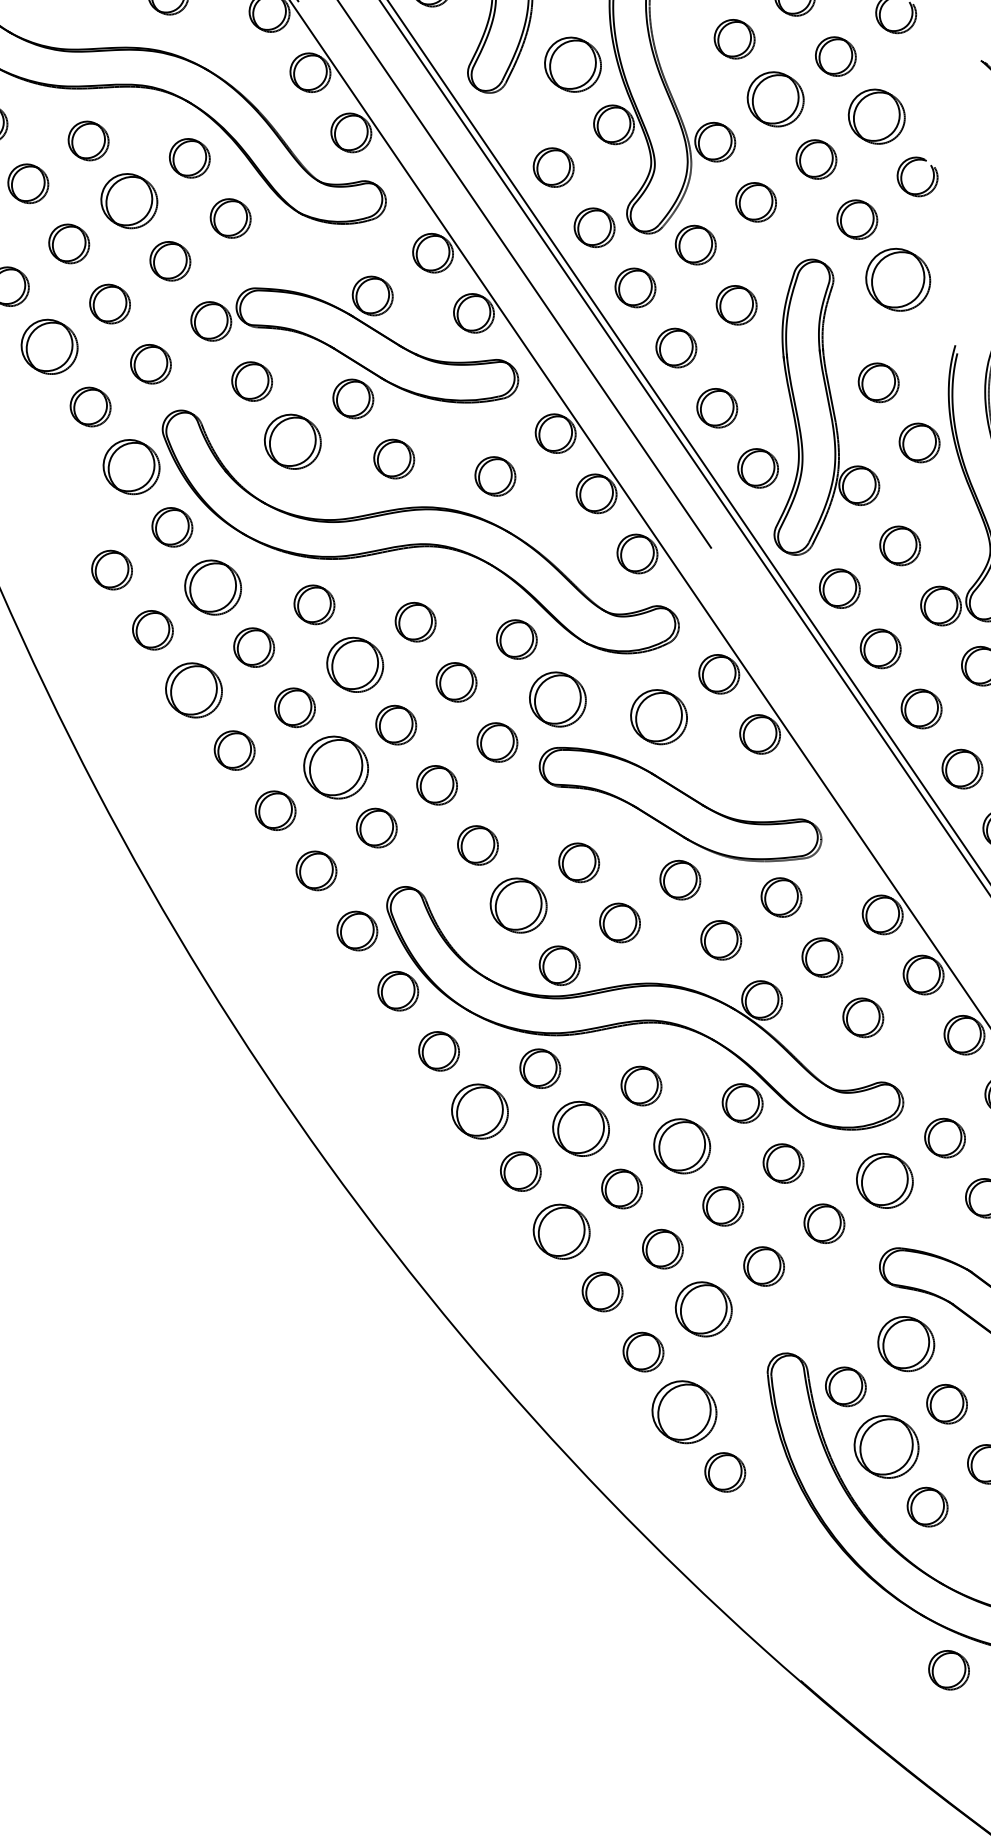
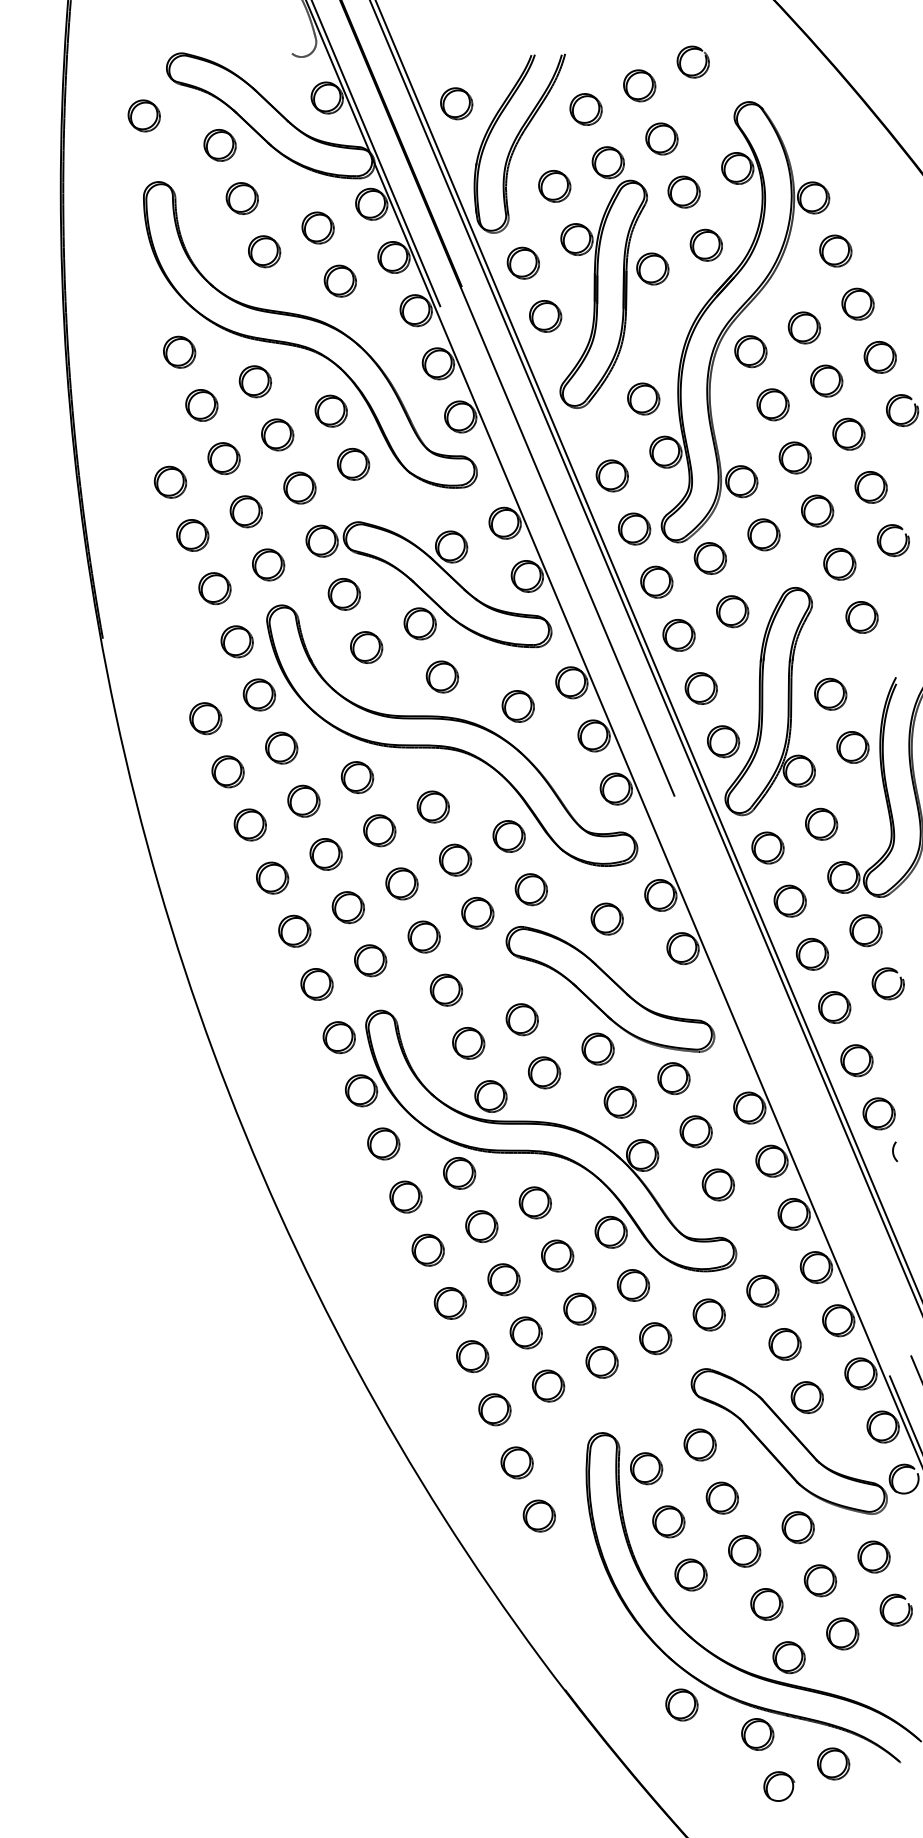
part: (572, 64) -> (643, 398), size x0.71
part: (774, 99) -> (794, 457), size x0.71
part: (875, 117) -> (870, 487), size x0.71
part: (129, 200) -> (277, 434), size x0.71
part: (897, 280) -> (861, 617), size x0.62
part: (49, 346) -> (192, 535), size x0.71
part: (292, 441) -> (366, 647), size x0.71
part: (130, 466) -> (236, 641), size x0.71
part: (212, 586) -> (281, 747), size x0.71
part: (354, 664) -> (379, 830), size x0.71
part: (192, 690) -> (249, 824), size x0.71
part: (556, 699) -> (530, 889), size x0.71
part: (657, 716) -> (606, 918), size x0.71
part: (334, 768) -> (347, 907), size x0.62
part: (518, 905) -> (468, 1043), size x0.71
part: (479, 1110) -> (405, 1196), size x0.71
part: (580, 1128) -> (481, 1226), size x0.71
part: (682, 1145) -> (557, 1255), size x0.71
part: (883, 1180) -> (708, 1314), size x0.71
part: (561, 1231) -> (450, 1303), size x0.71
part: (703, 1308) -> (548, 1385), size x0.71
part: (905, 1343) -> (699, 1444), size x0.71
part: (683, 1411) -> (516, 1462), size x0.62
part: (886, 1446) -> (668, 1521), size x0.62

